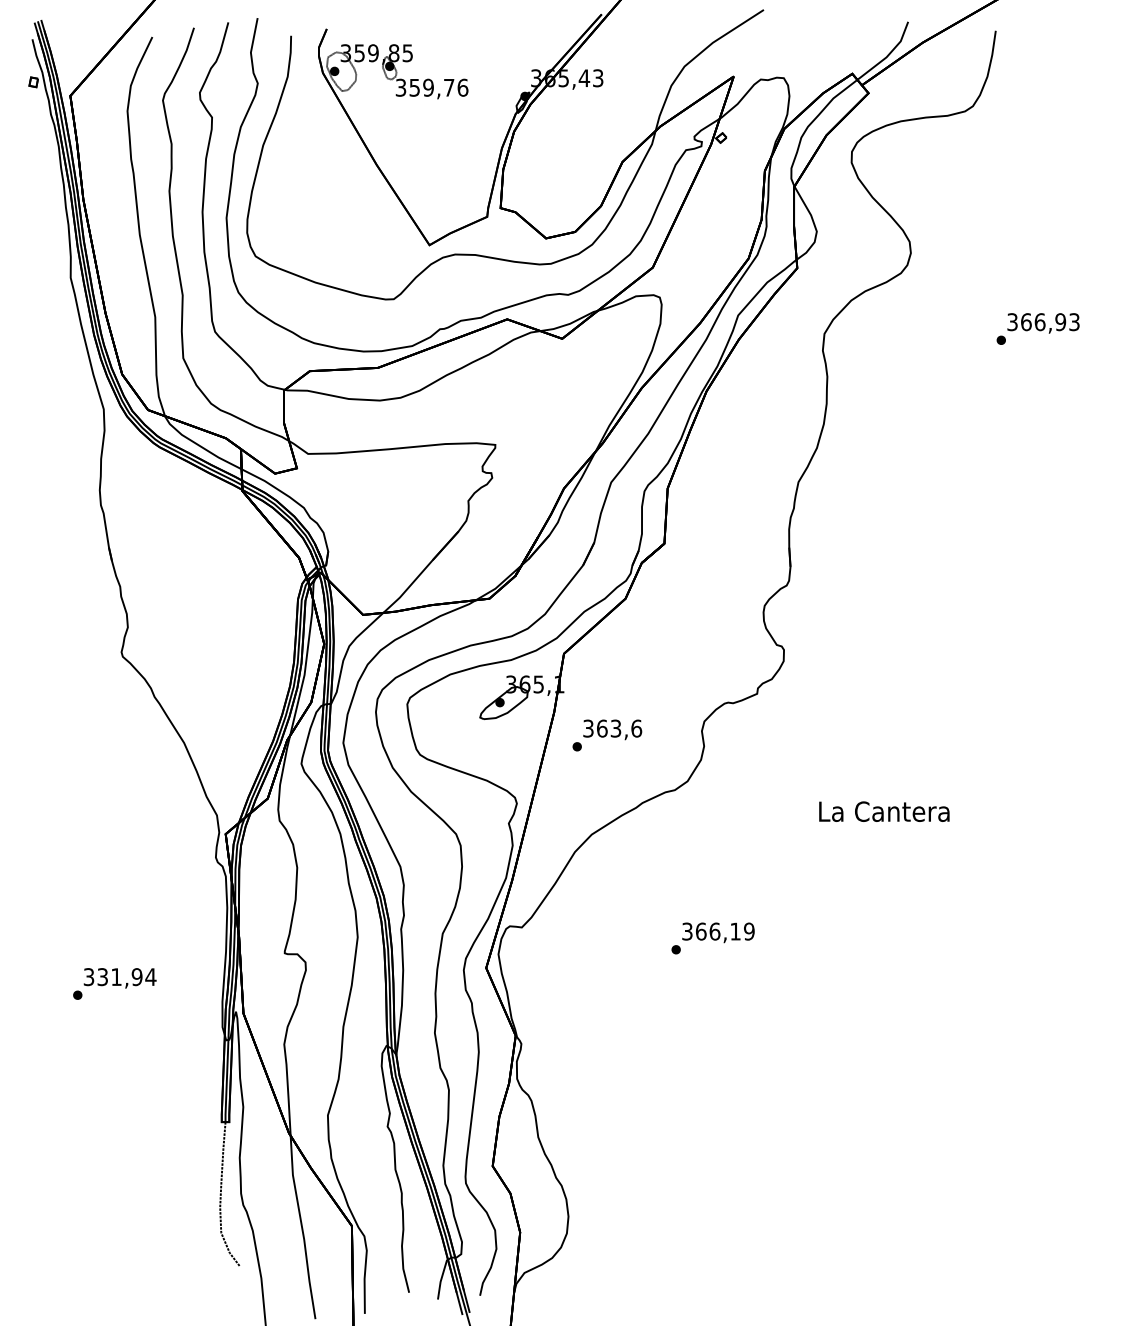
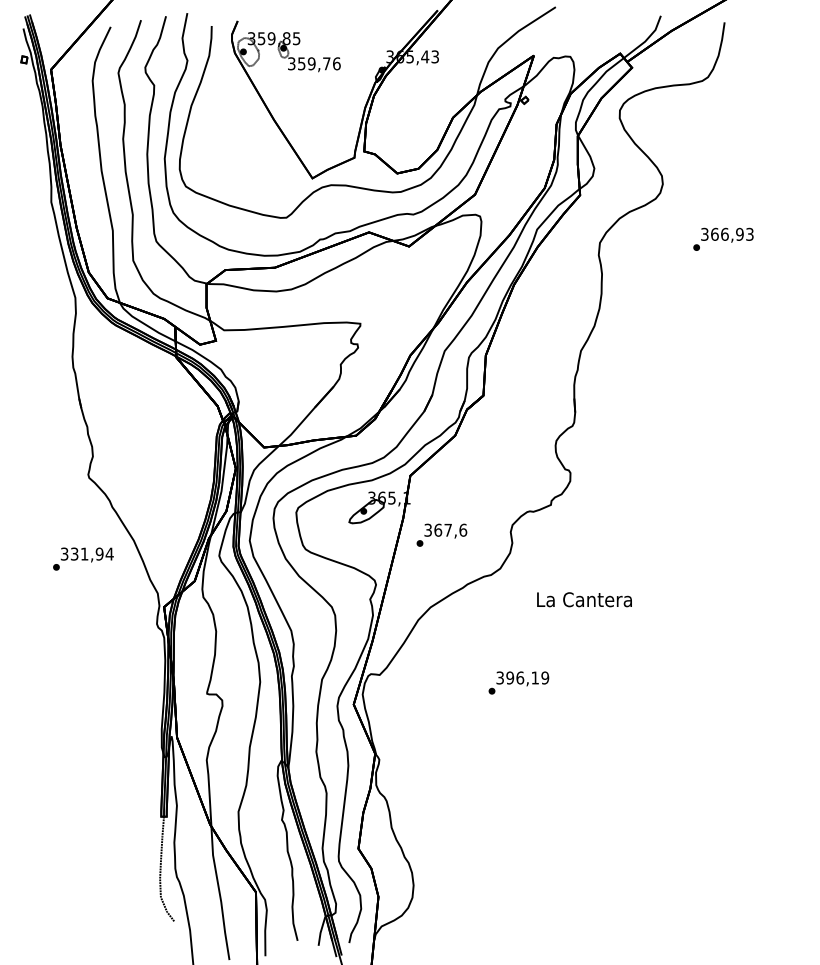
text: (1038, 327) -> (723, 238), moved
text: (615, 727) -> (447, 529), 363,6 -> 367,6
text: (884, 811) -> (584, 599), moved
text: (701, 930) -> (510, 677), 366,19 -> 396,19
text: (114, 983) -> (83, 558), moved

